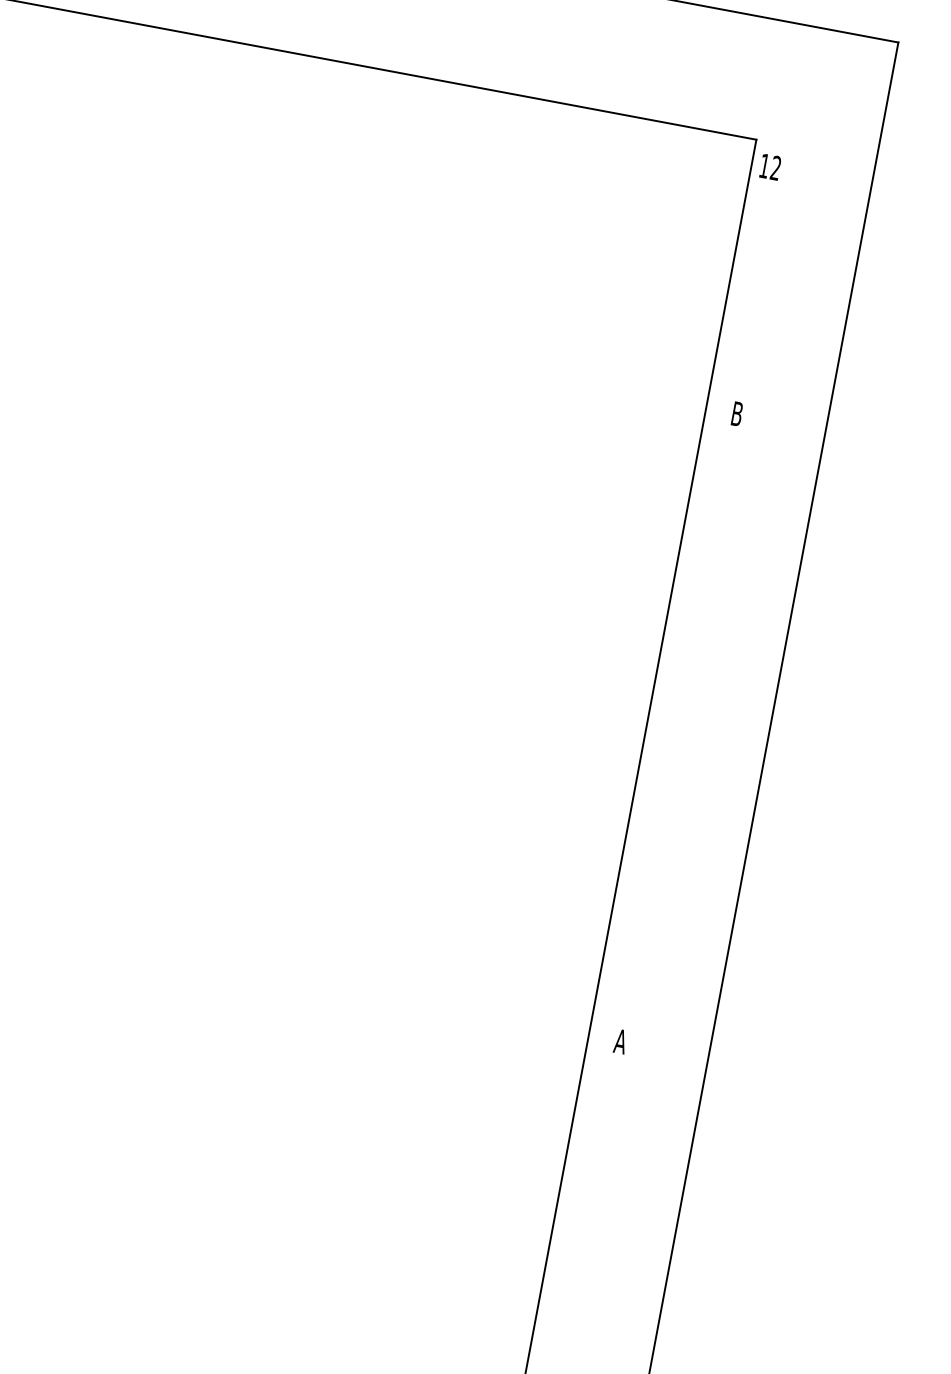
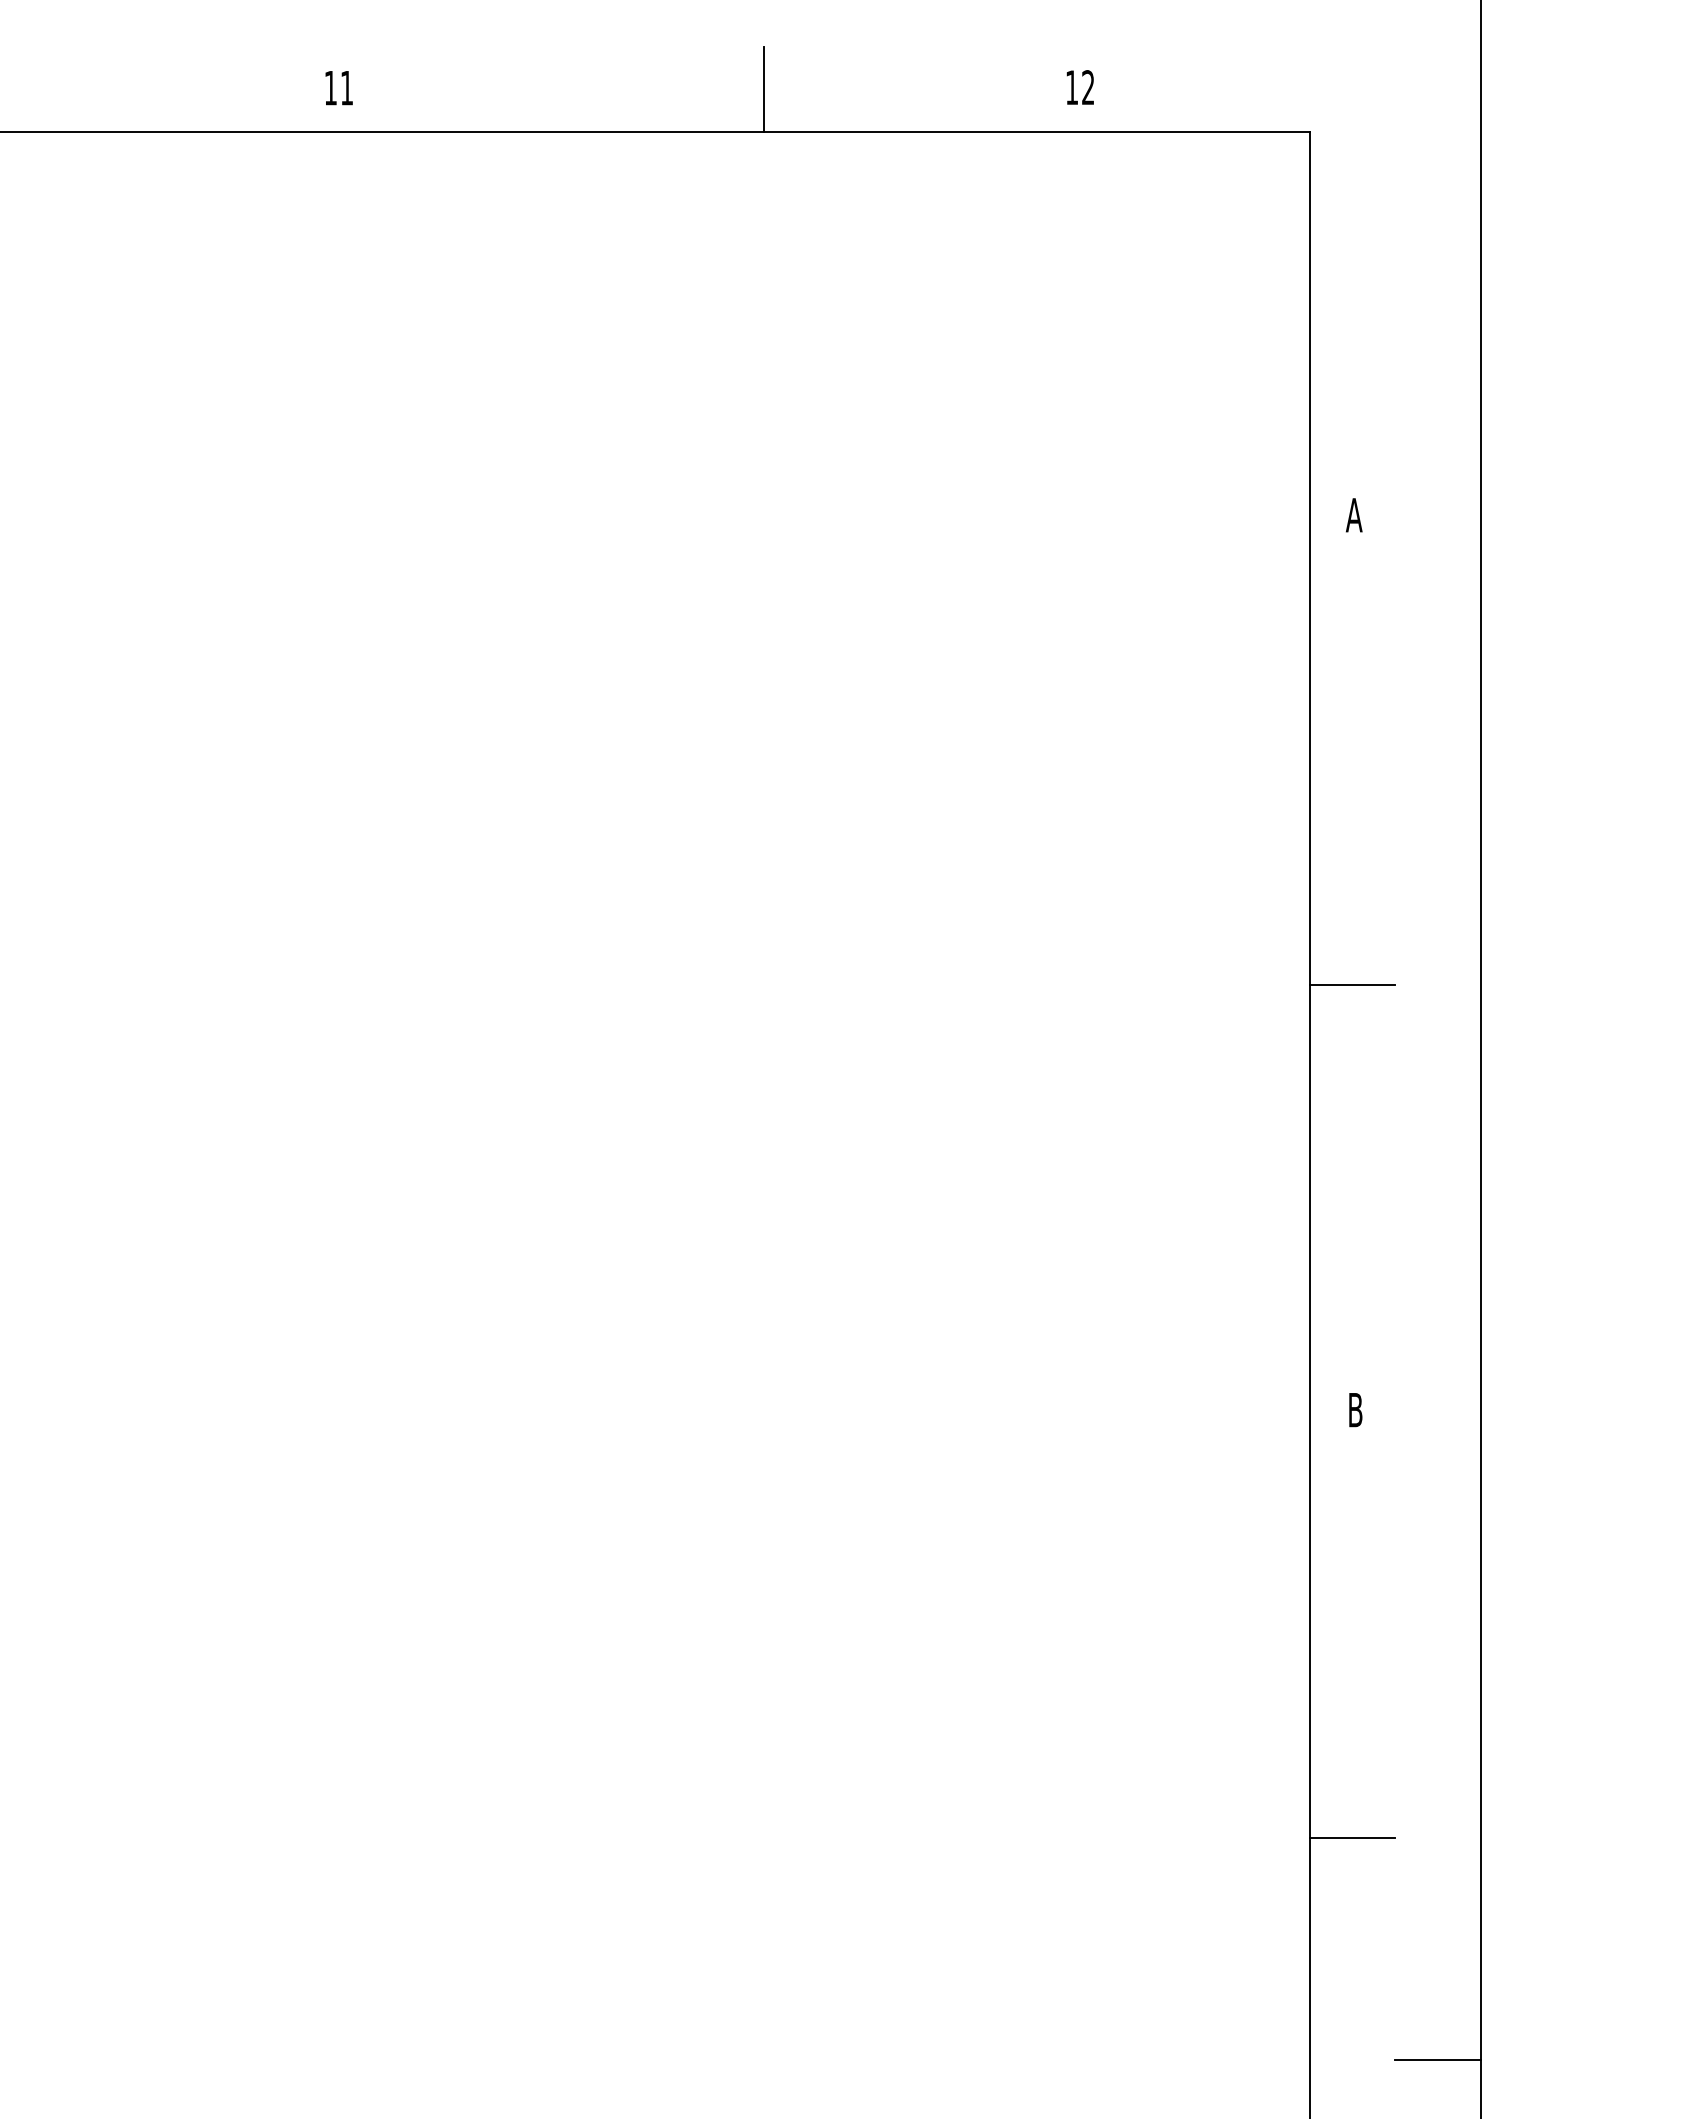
line: (379, 38) -> (764, 89), added
text: (769, 167) -> (1079, 87), moved
text: (736, 414) -> (1353, 515), B -> A
line: (674, 743) -> (1352, 985), added
text: (620, 1041) -> (1355, 1410), A -> B
line: (562, 1340) -> (1352, 1837), added

